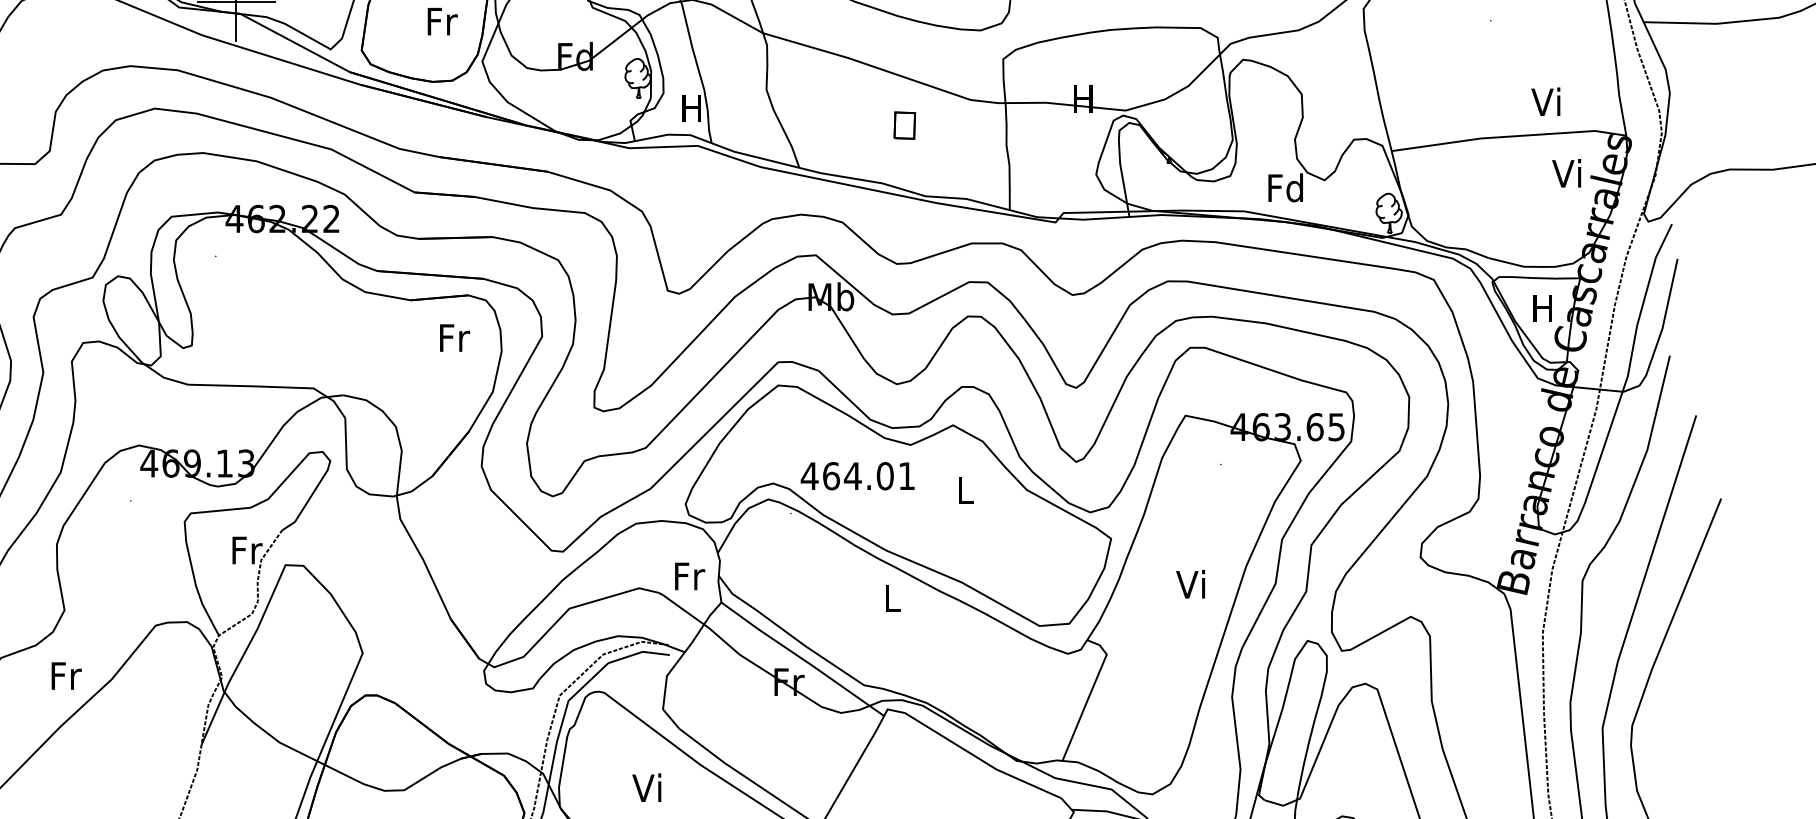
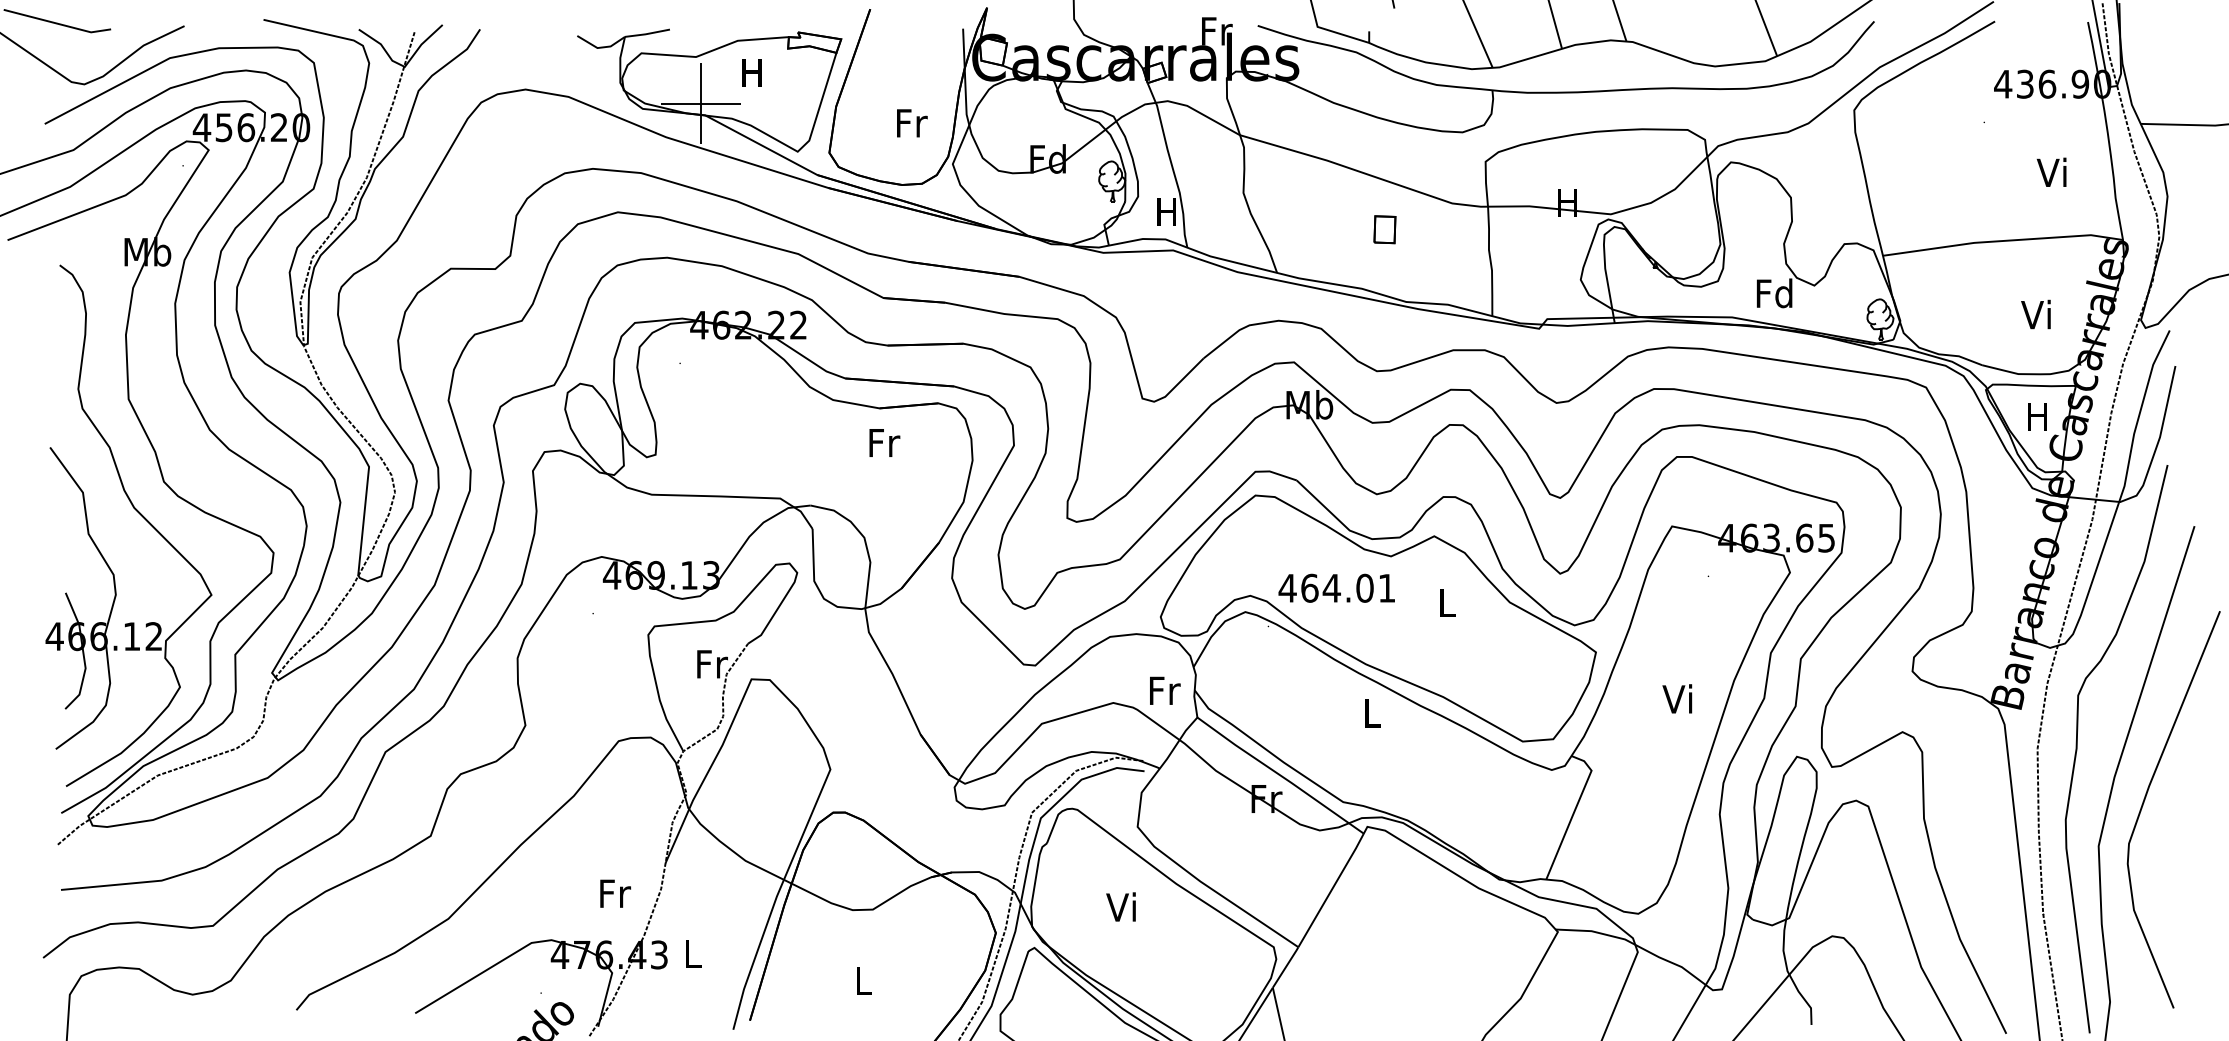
text: (1545, 100) -> (2051, 171), moved
text: (1566, 173) -> (2035, 314), moved
text: (454, 337) -> (884, 442), moved
text: (66, 675) -> (615, 893), moved

